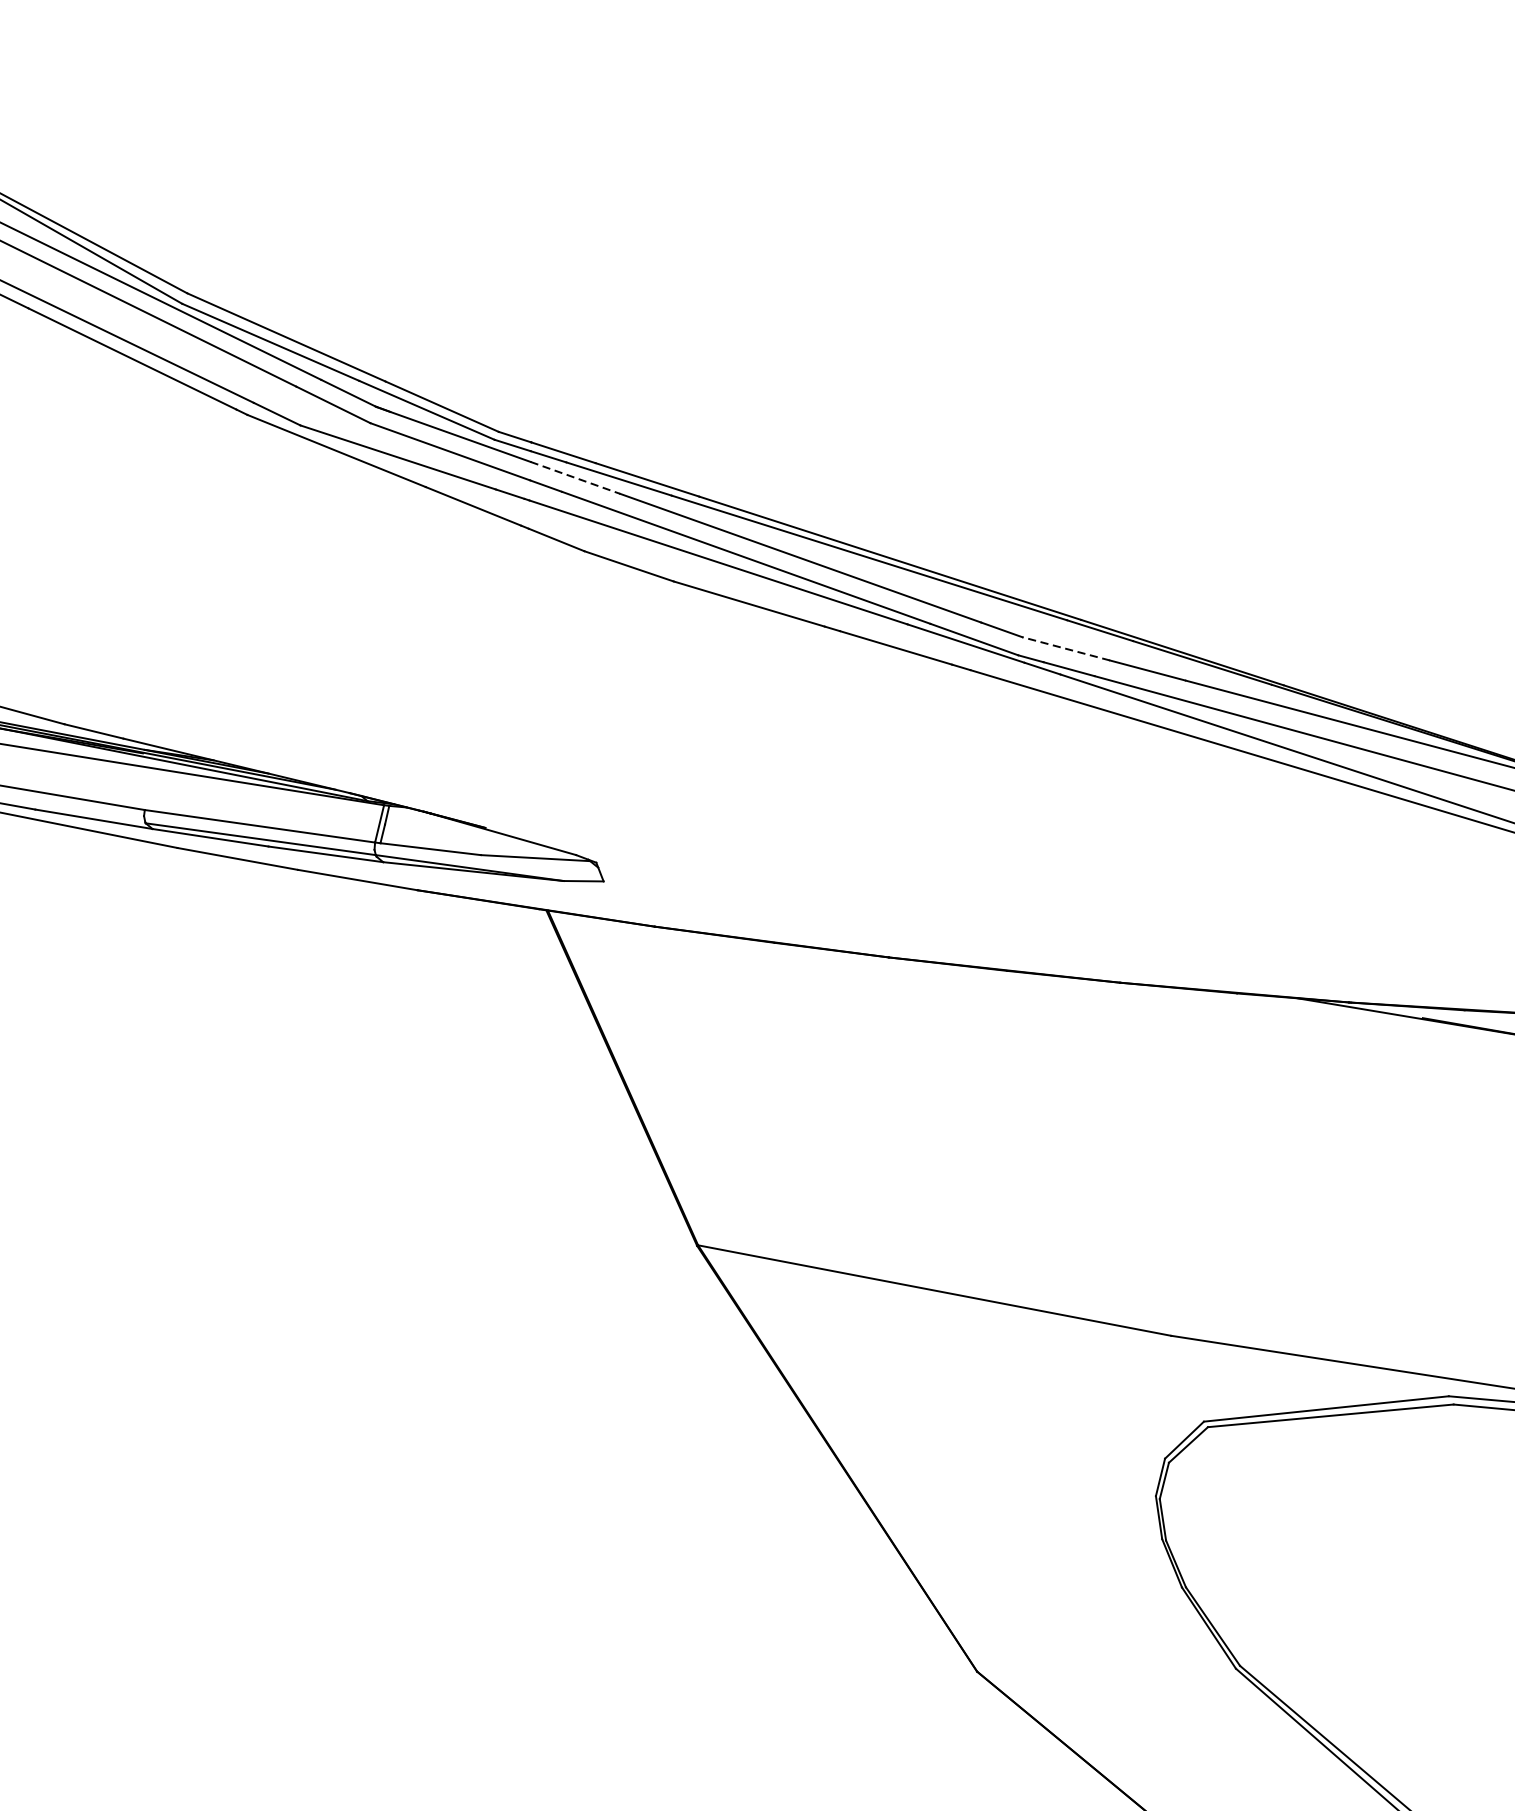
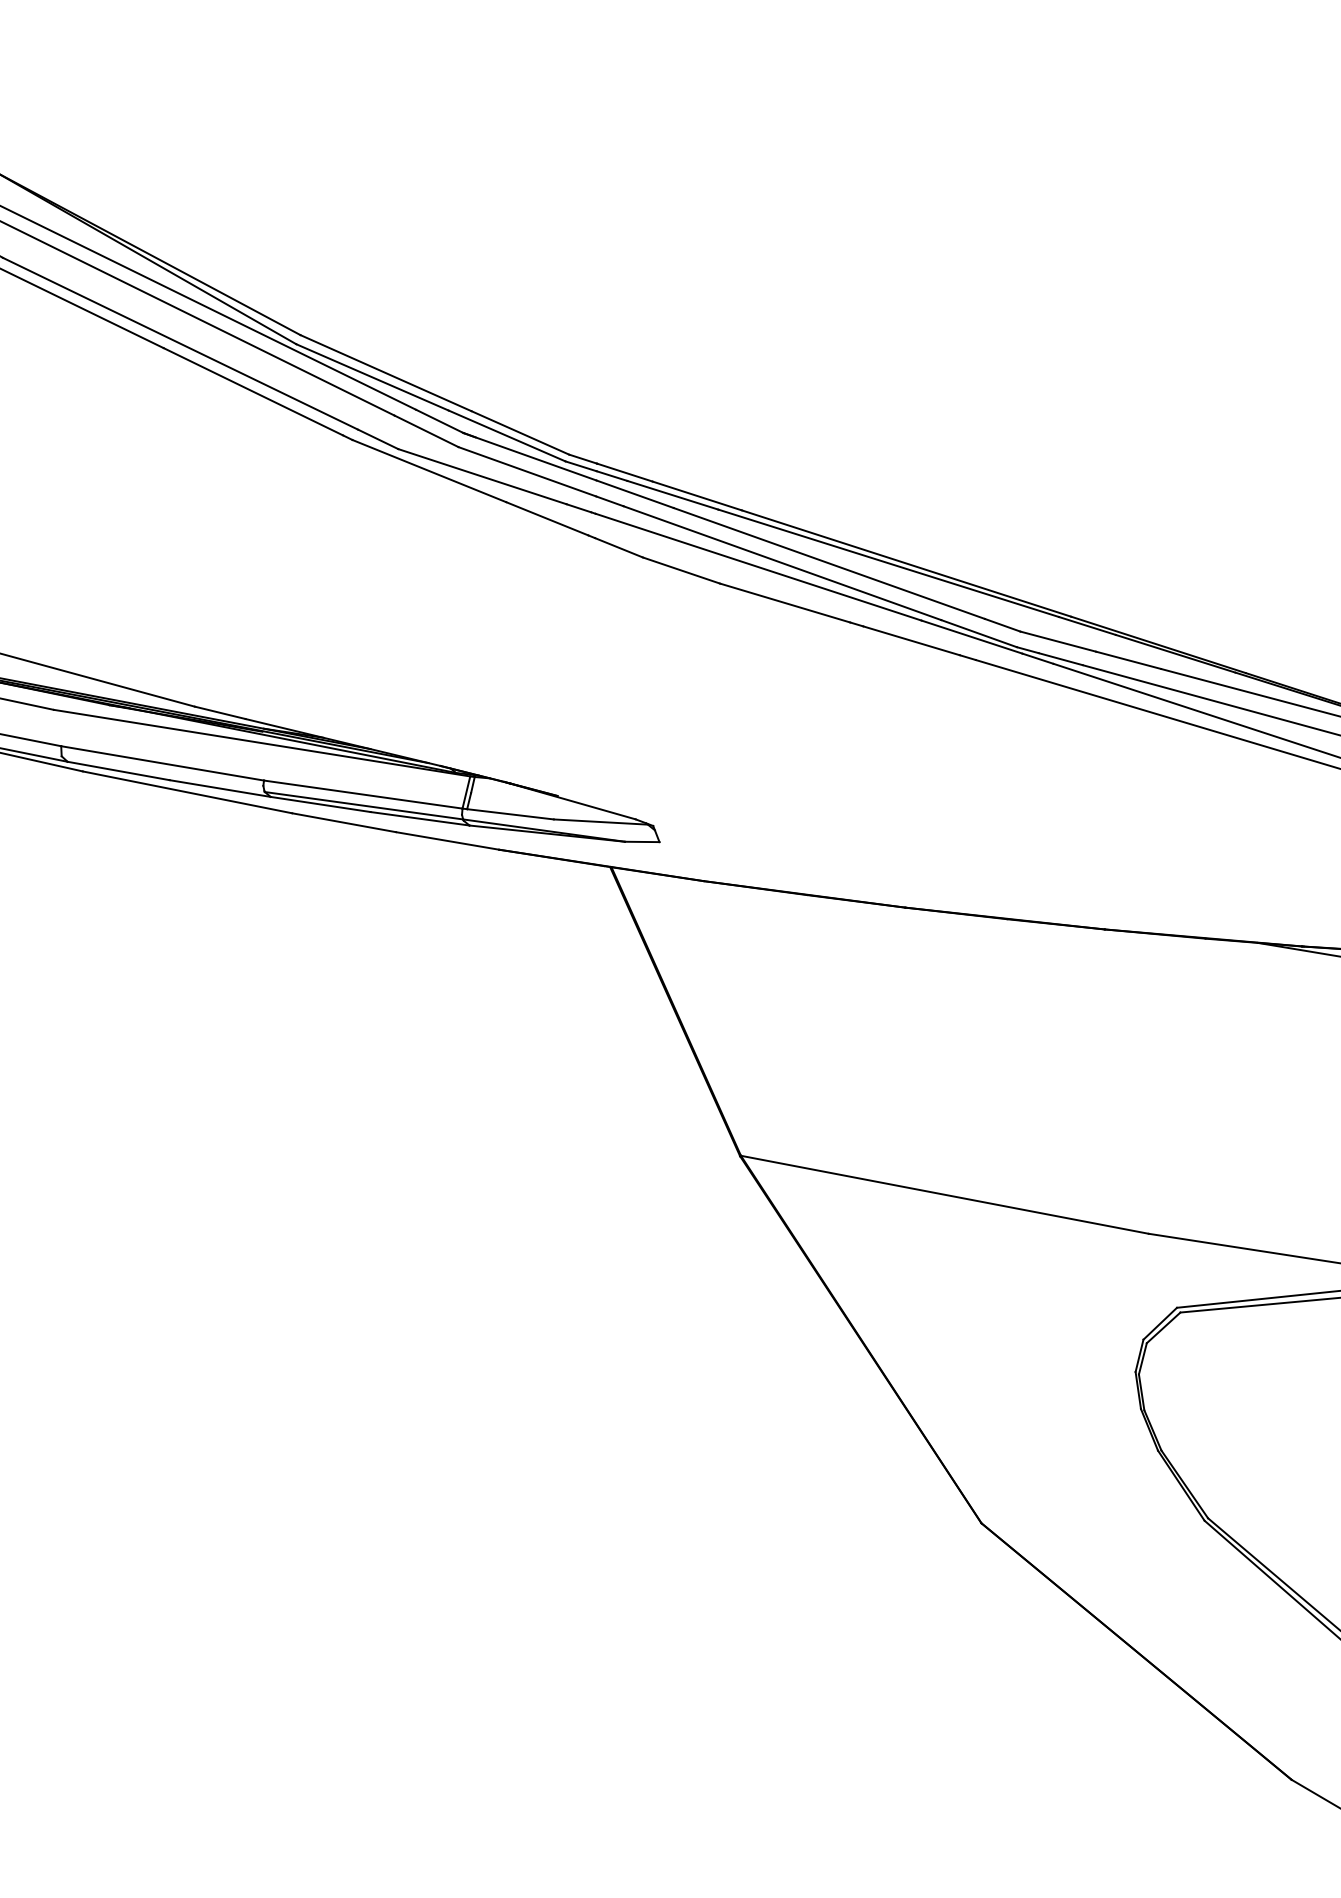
line: (575, 478) -> (635, 494), dashed -> solid
line: (1065, 648) -> (1057, 641), dashed -> solid

